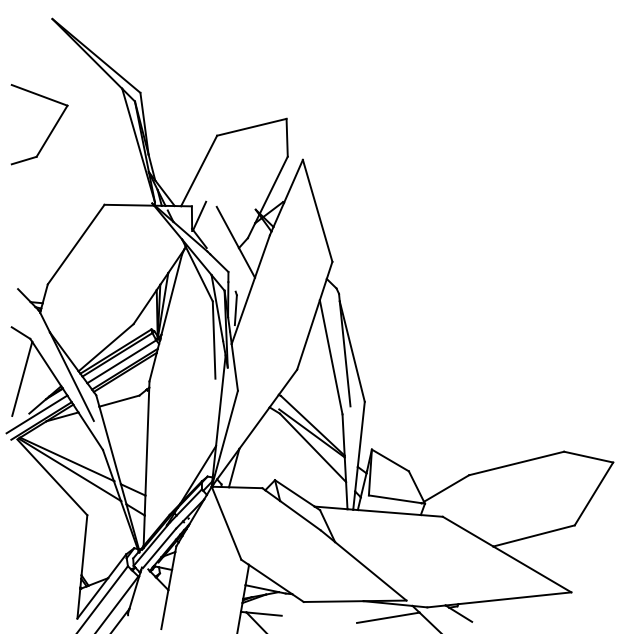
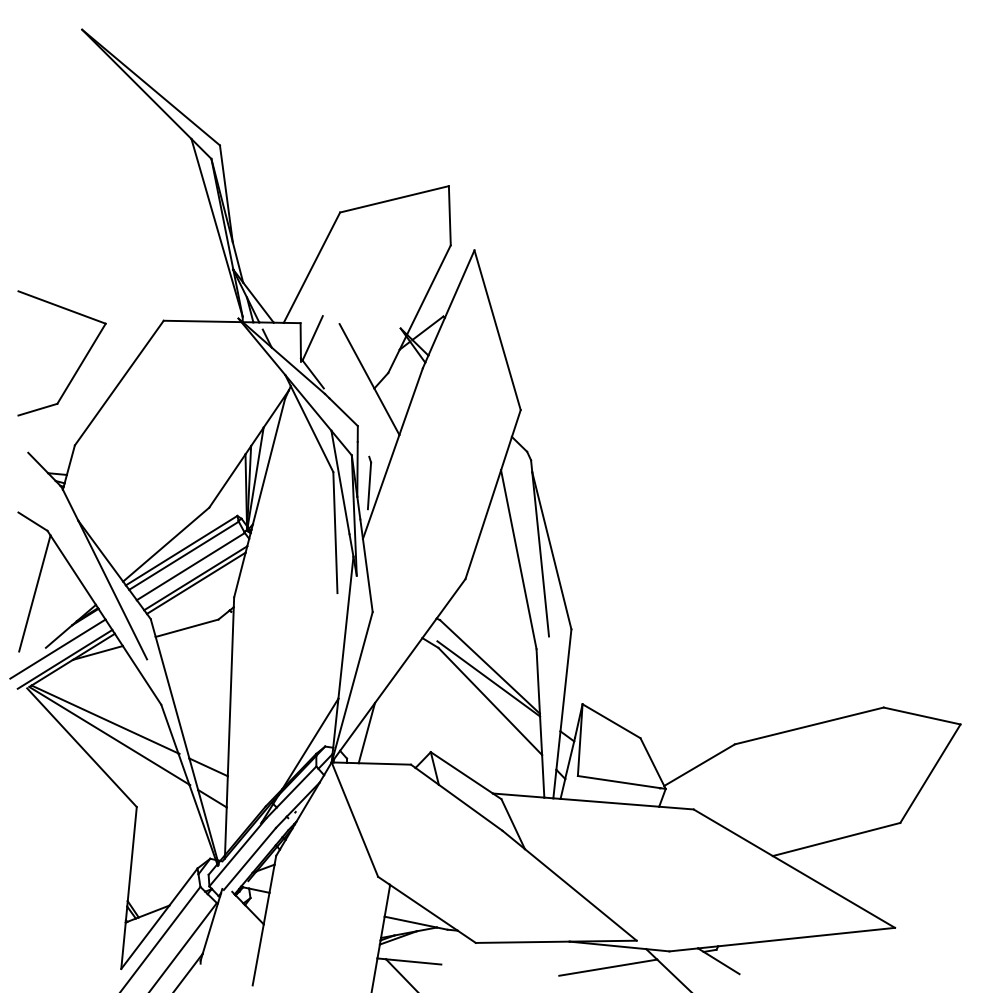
part: (50, 131) -> (79, 364), moved

